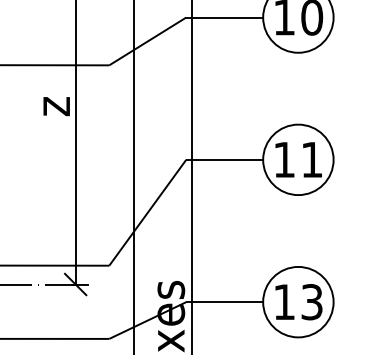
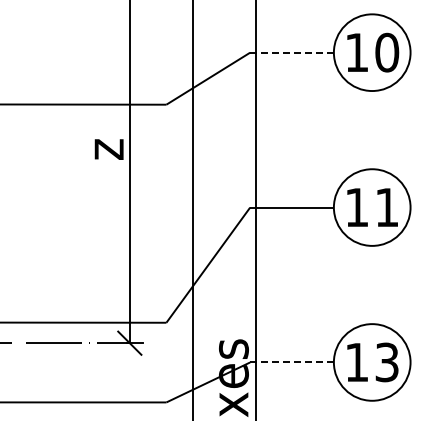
line: (225, 17) -> (292, 52), solid -> dashed
line: (225, 302) -> (292, 362), solid -> dashed

